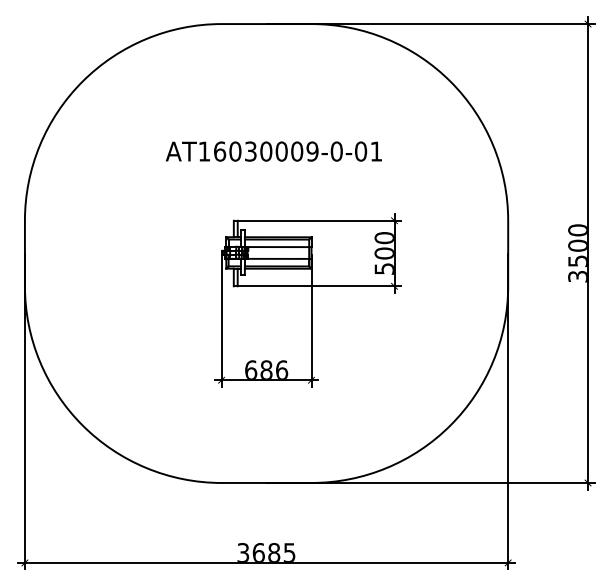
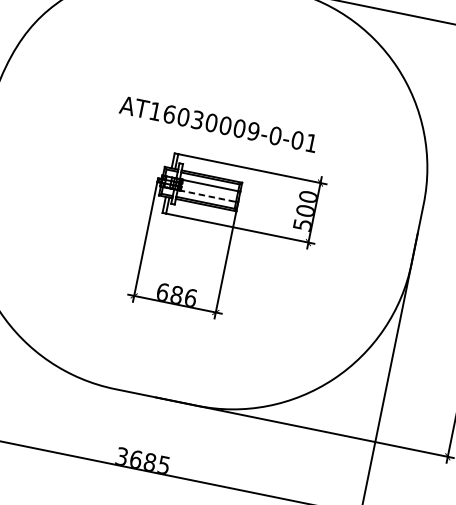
text: (273, 151) -> (218, 124), moved
line: (277, 258) -> (207, 195), solid -> dashed

